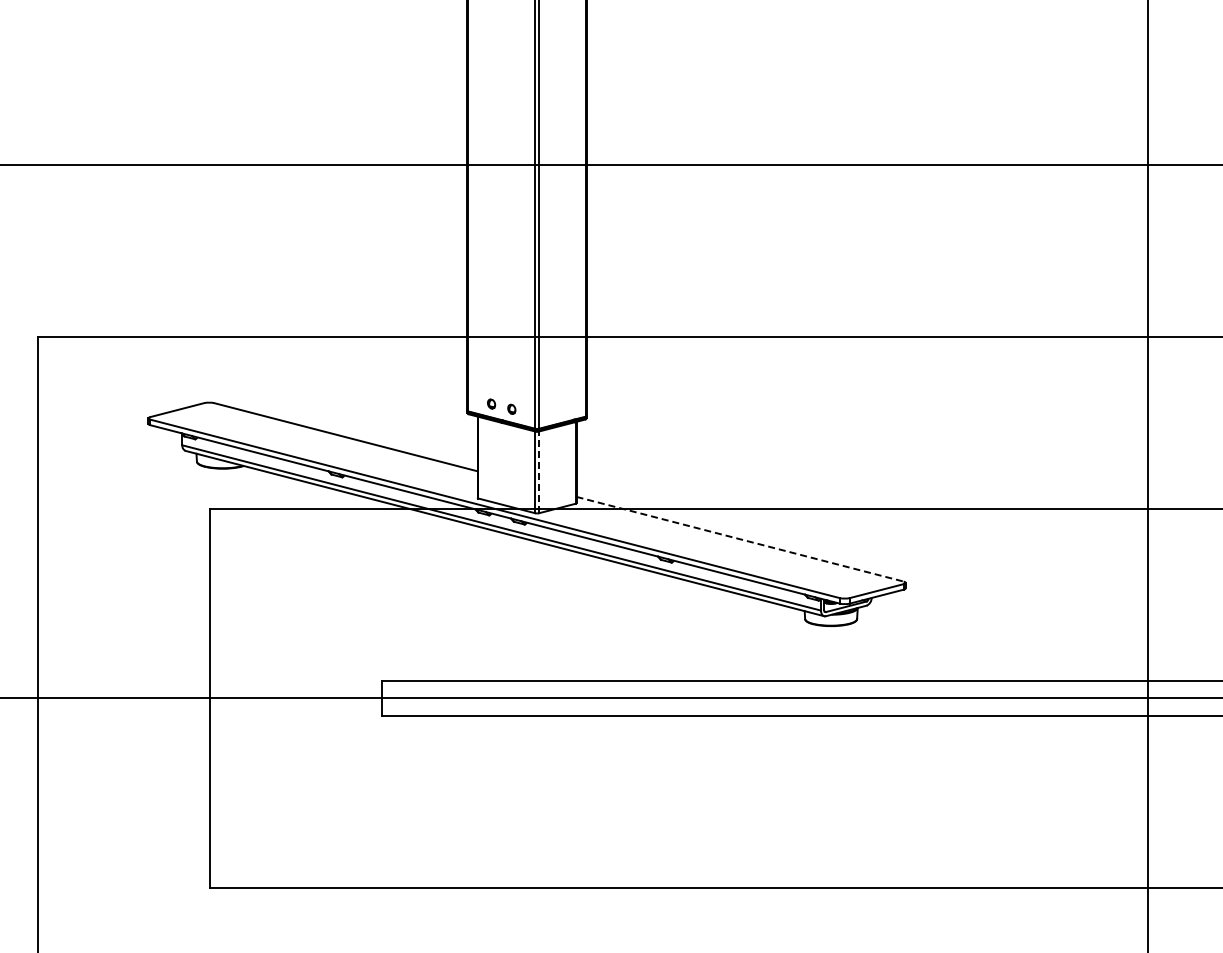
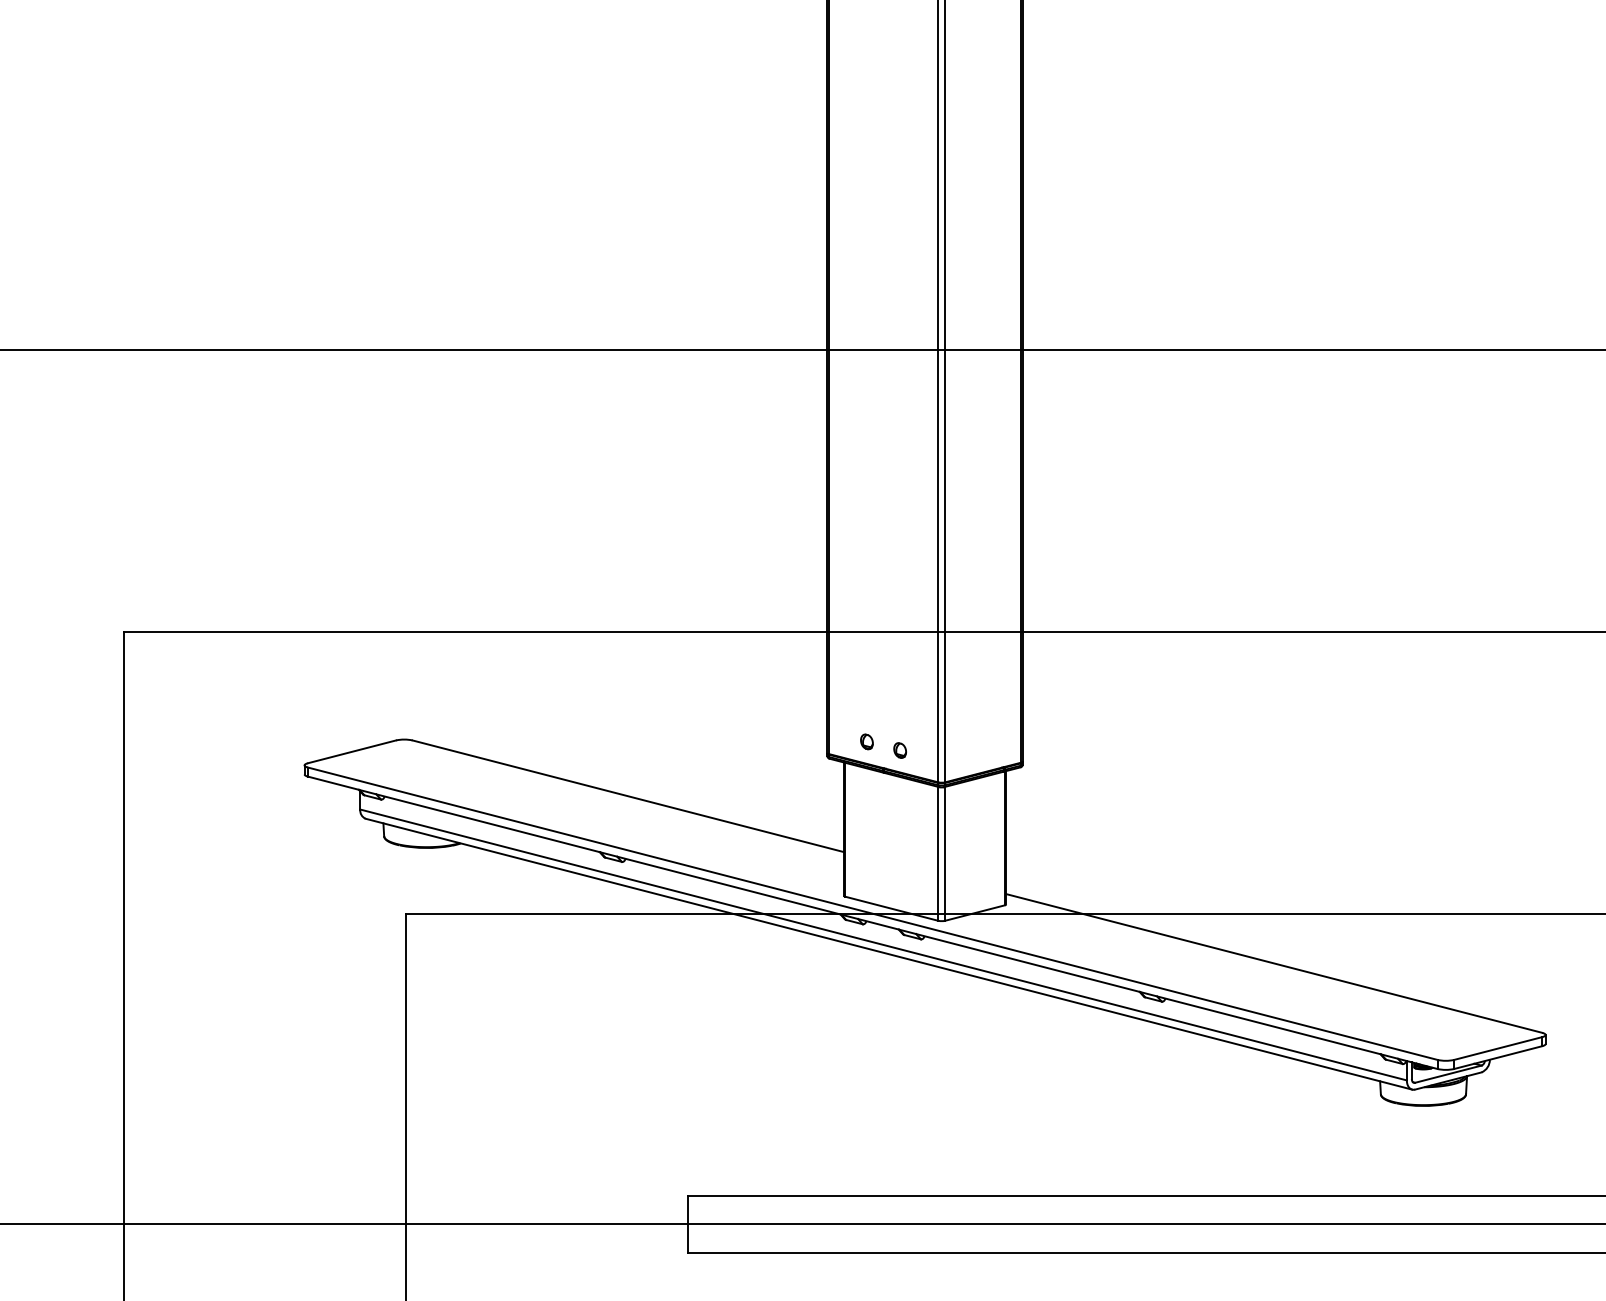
line: (539, 472) -> (945, 854), dashed -> solid
line: (740, 539) -> (1274, 963), dashed -> solid

